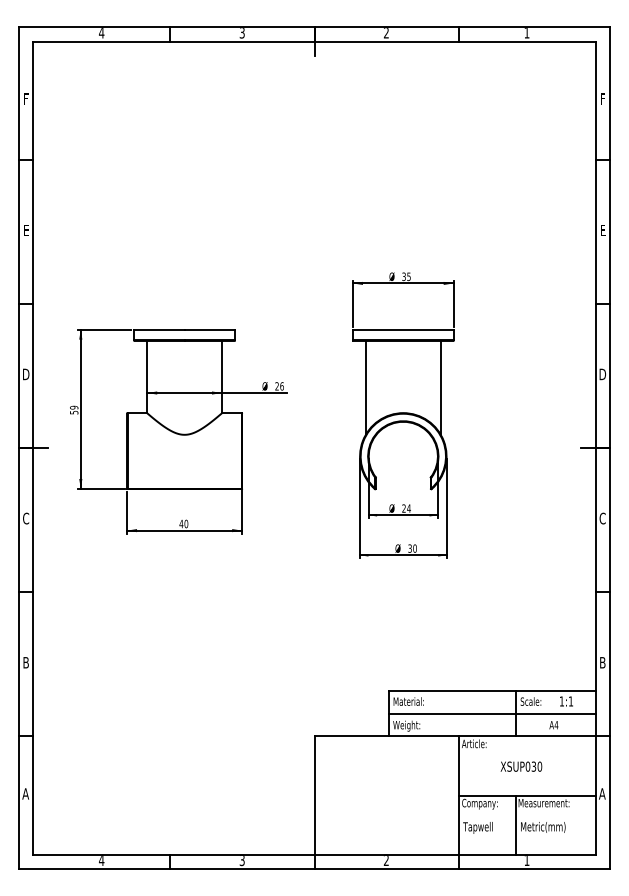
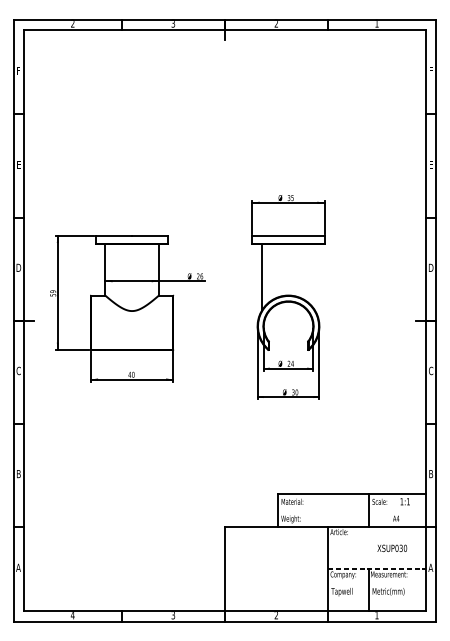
text: (101, 33) -> (72, 24), 4 -> 2
line: (440, 387) -> (315, 277), removed
line: (492, 713) -> (352, 510), removed
text: (521, 766) -> (392, 548), moved
line: (527, 795) -> (377, 568), solid -> dashed

